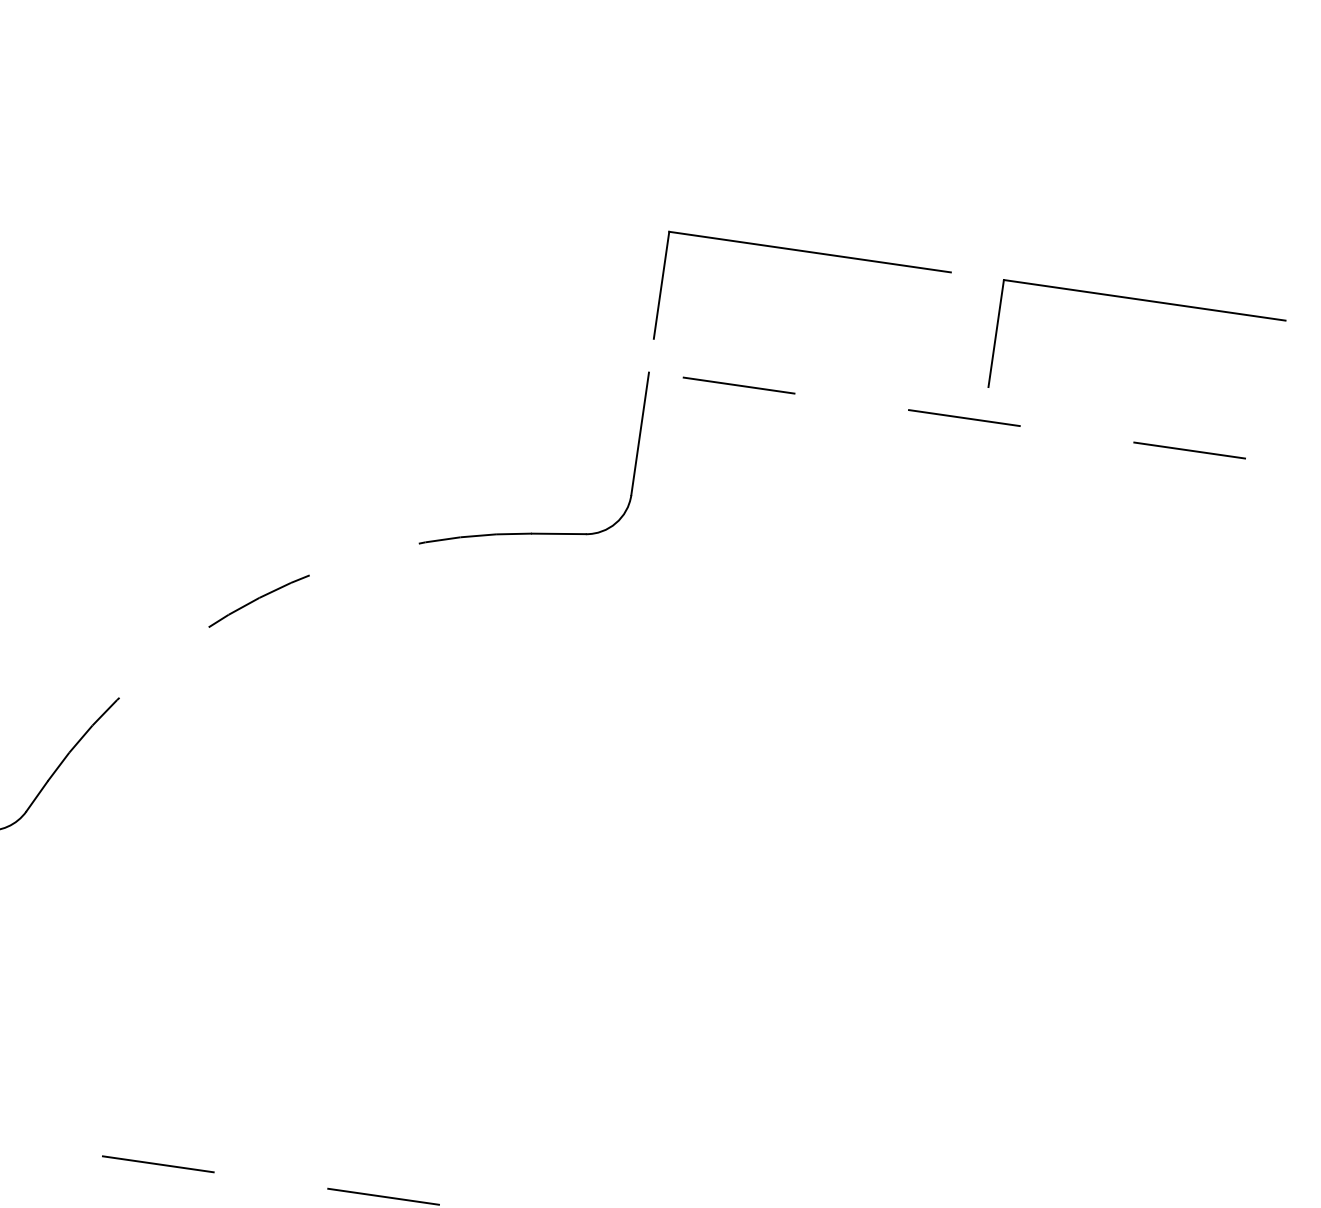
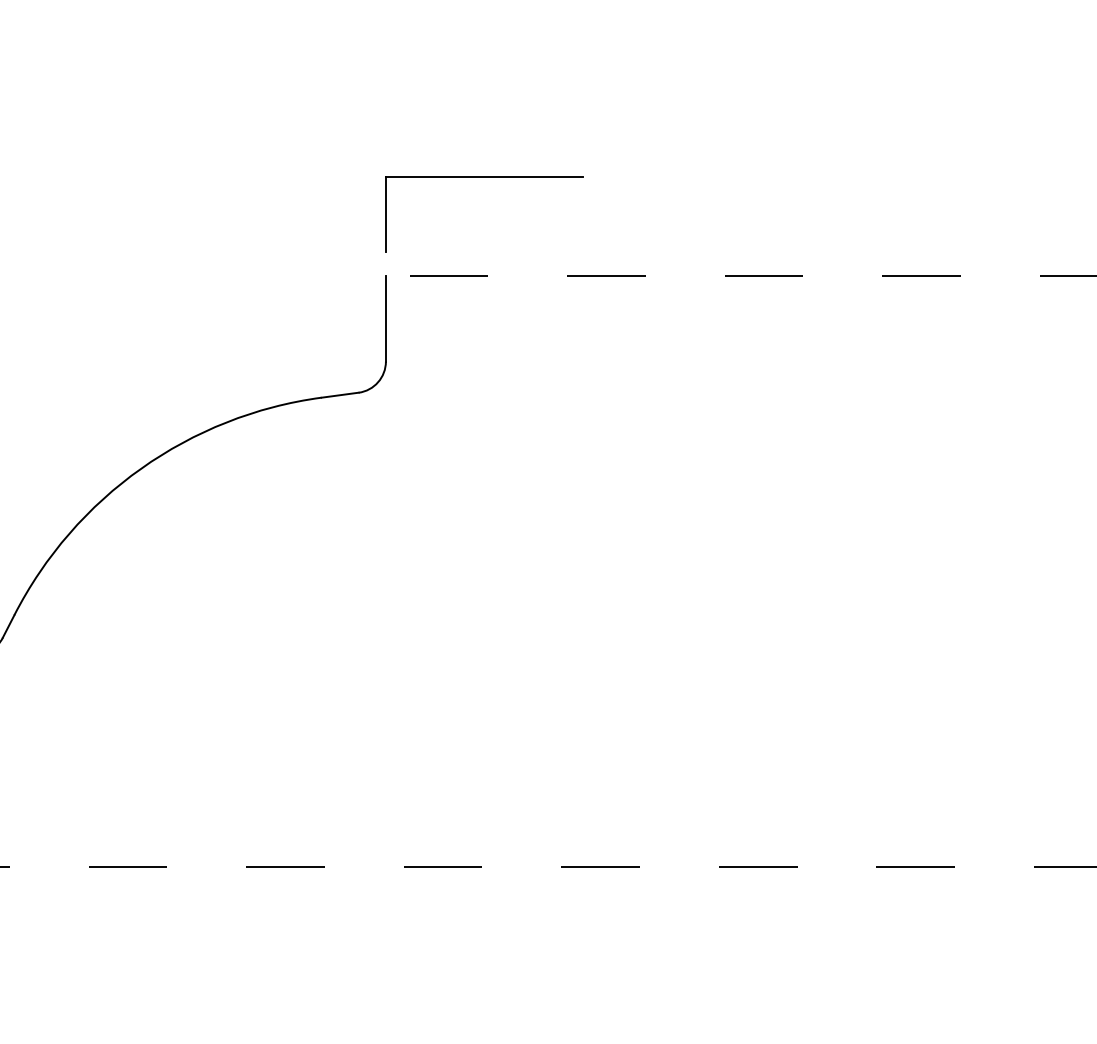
part: (1144, 300) -> (718, 177), removed
arc: (259, 597) -> (141, 468), dashed -> solid

